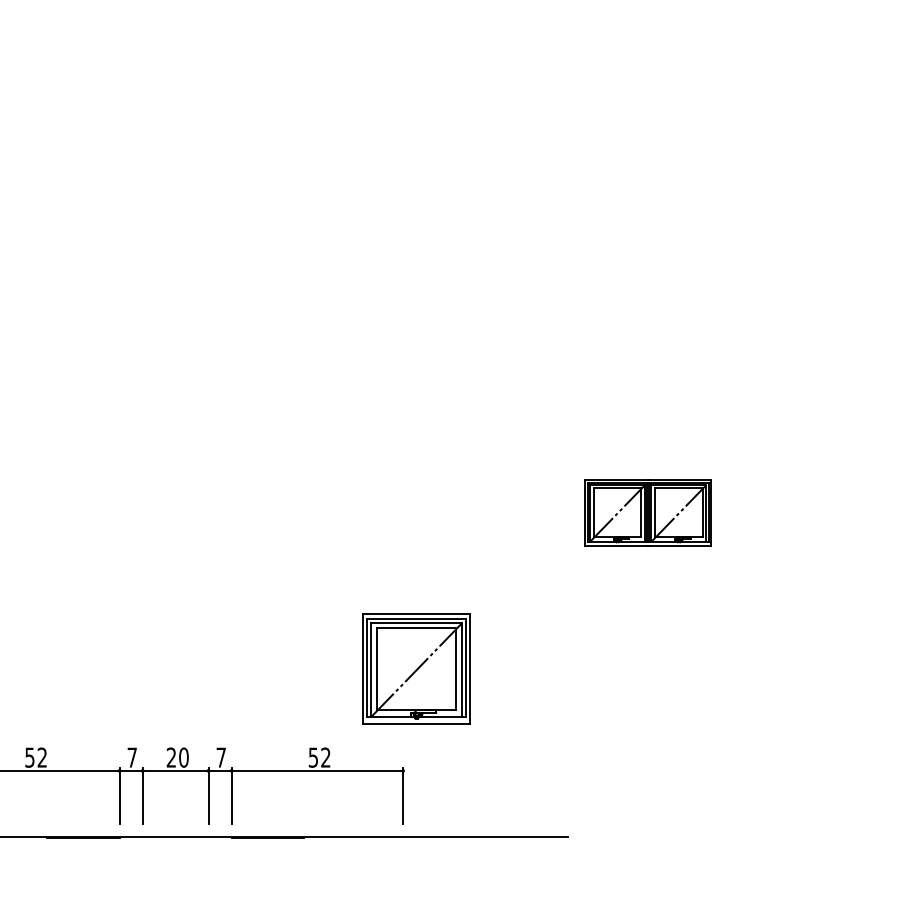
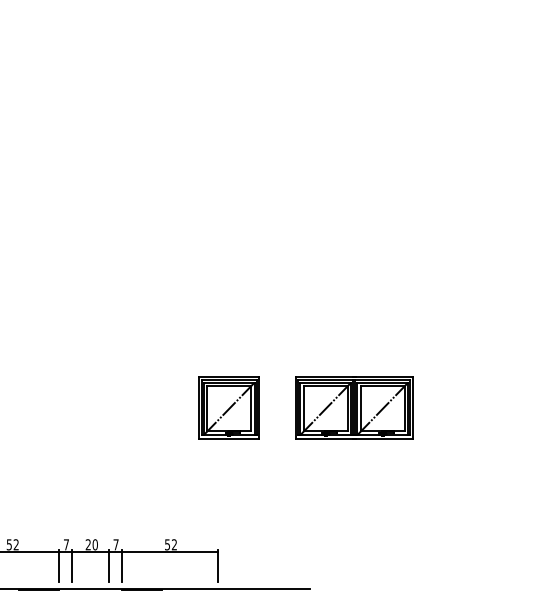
part: (648, 511) -> (354, 407), size x1.67
part: (415, 667) -> (228, 407), moved

